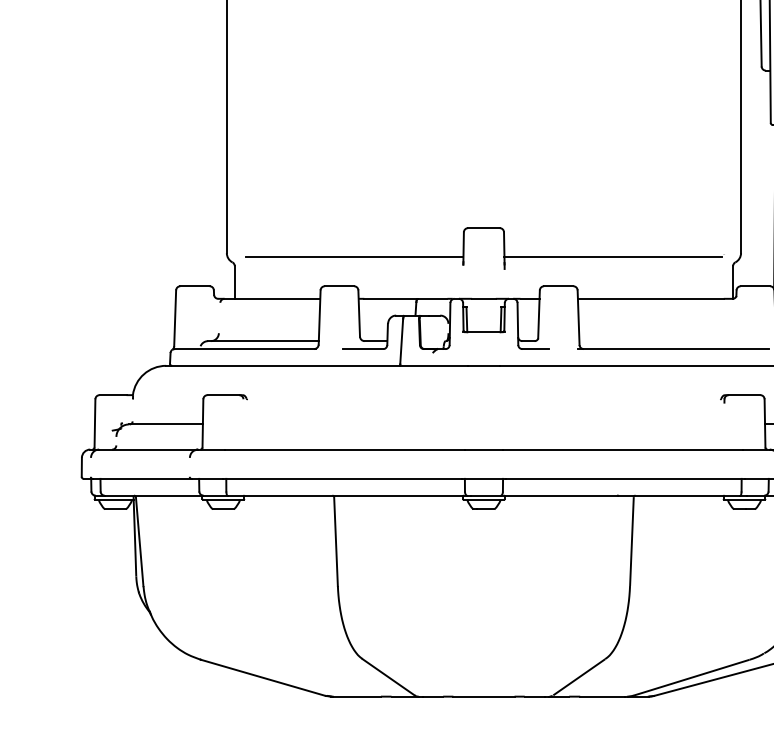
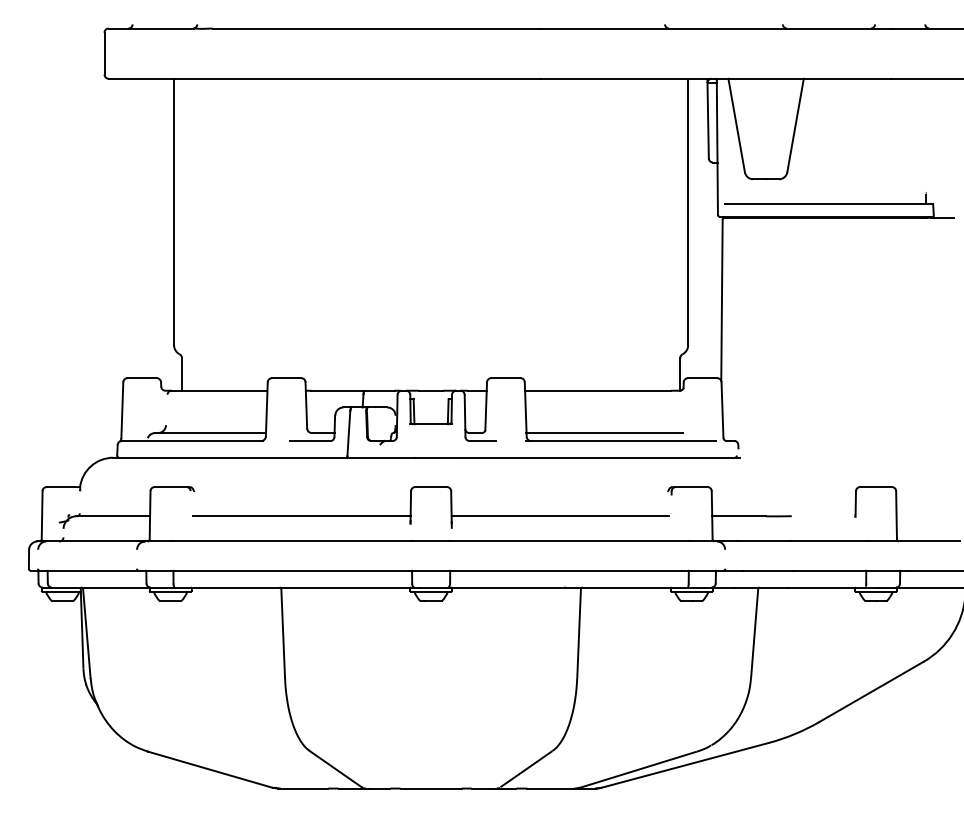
part: (503, 248) -> (450, 507), moved
line: (657, 341) -> (604, 433), added

